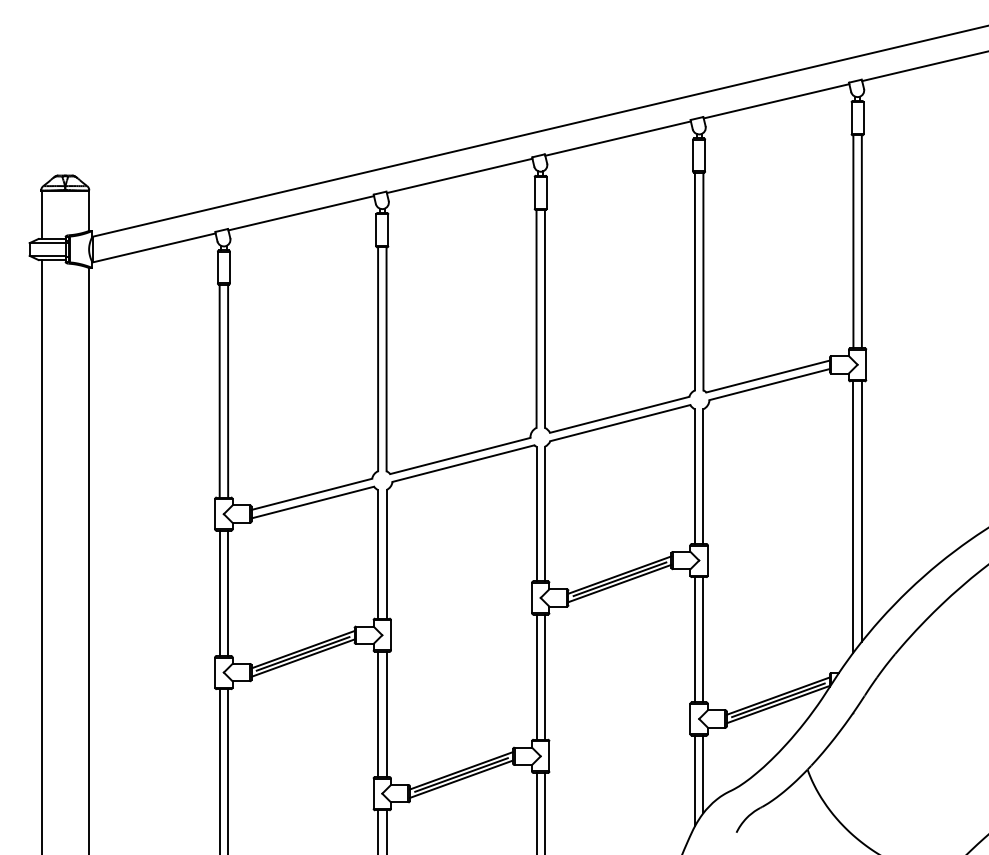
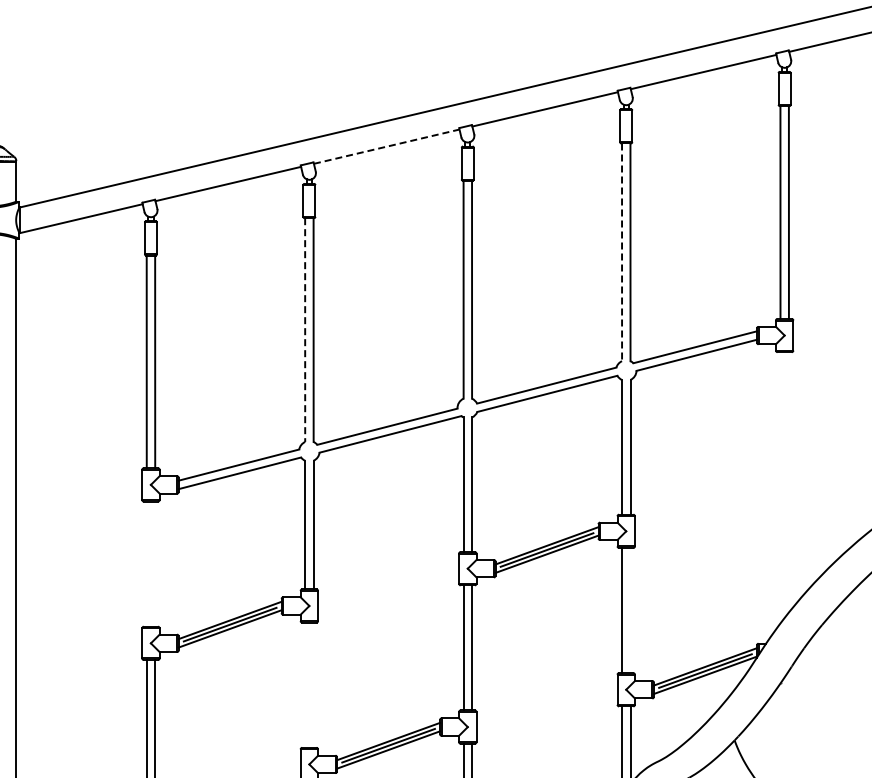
line: (459, 175) -> (386, 146), solid -> dashed
line: (694, 281) -> (621, 252), solid -> dashed
line: (378, 359) -> (305, 330), solid -> dashed
line: (861, 511) -> (788, 482), removed
line: (853, 516) -> (780, 487), removed
line: (219, 592) -> (146, 563), removed
line: (228, 592) -> (155, 563), removed
line: (703, 639) -> (630, 610), removed
line: (378, 714) -> (305, 685), removed
line: (386, 714) -> (313, 685), removed

